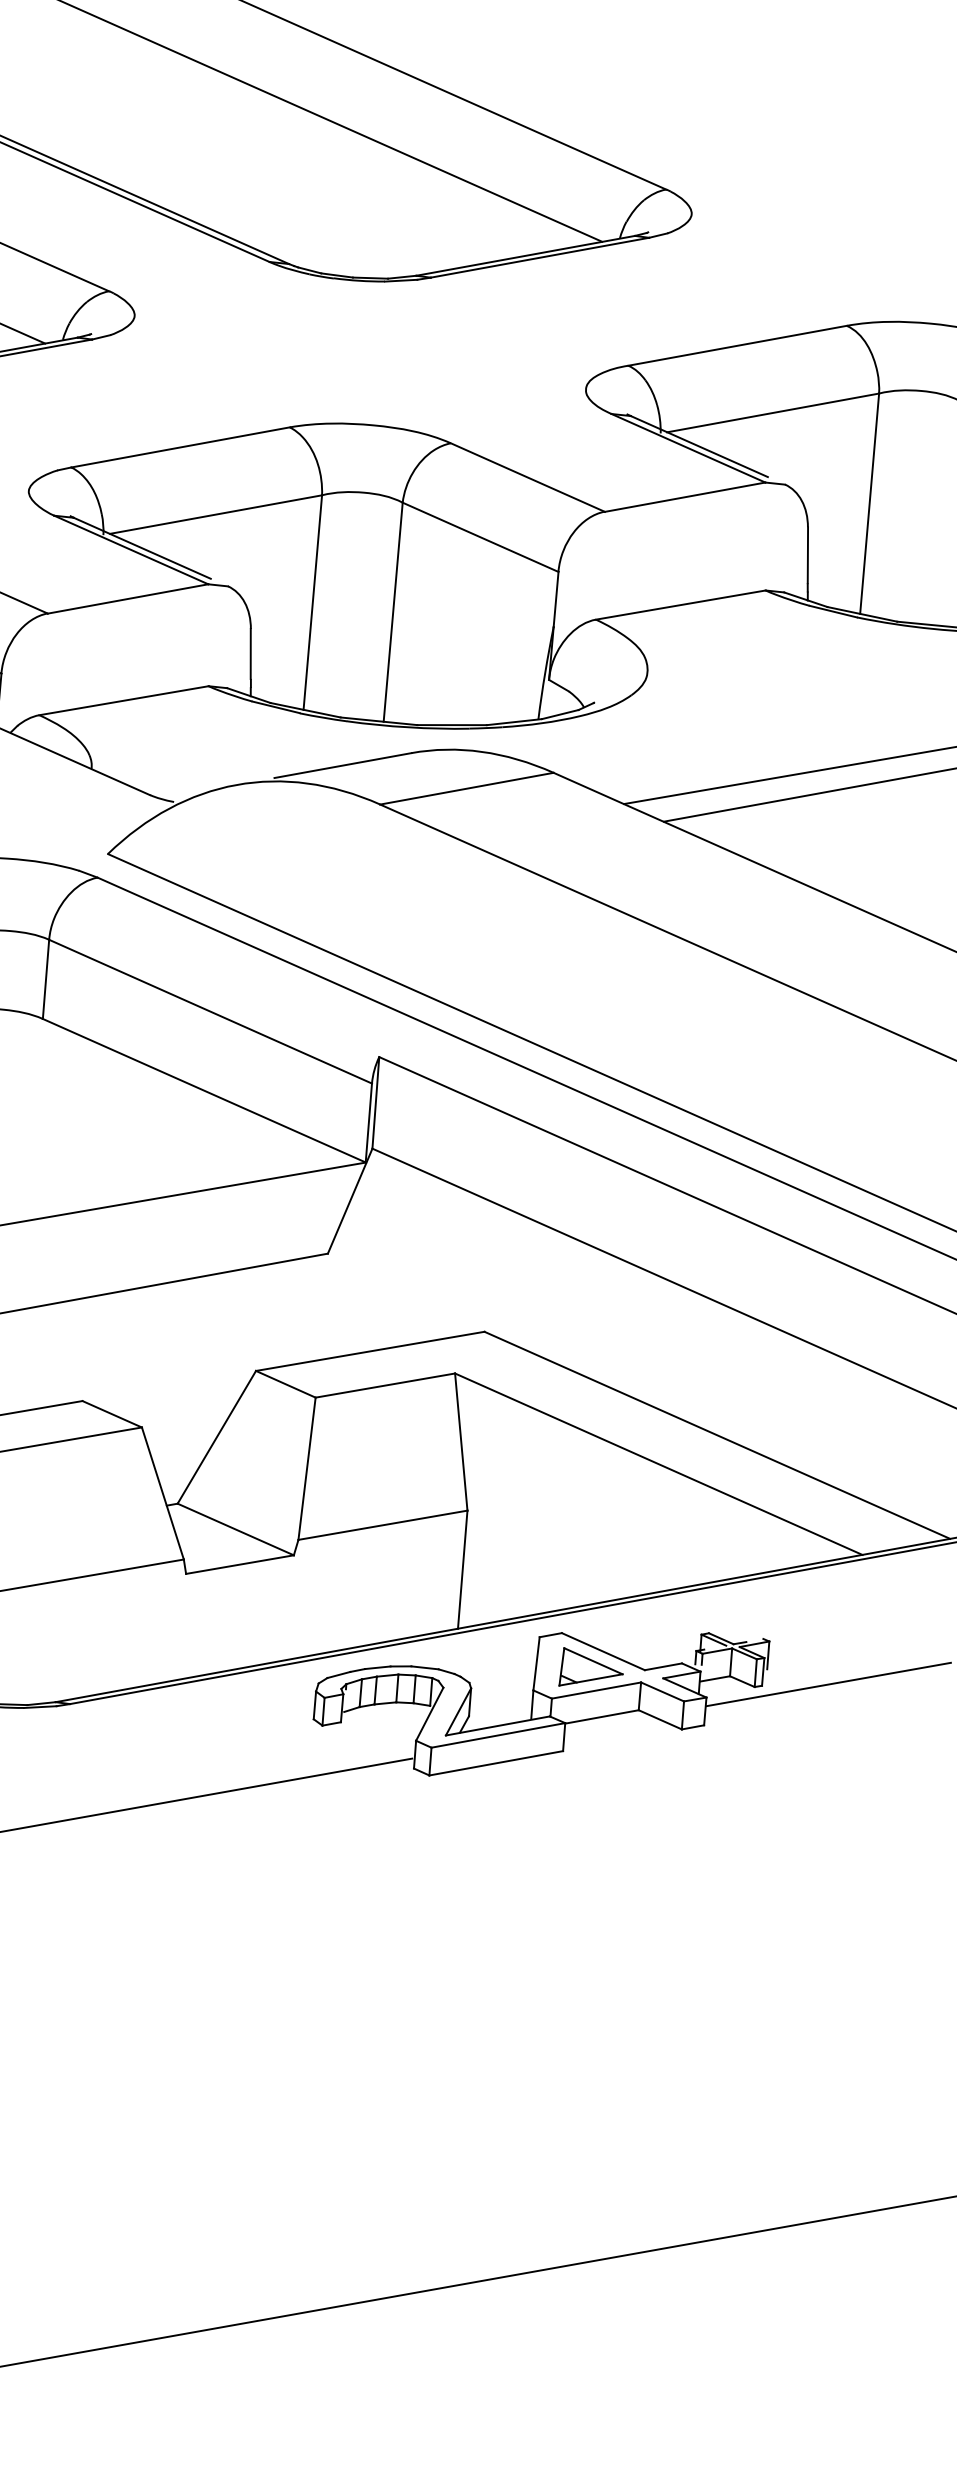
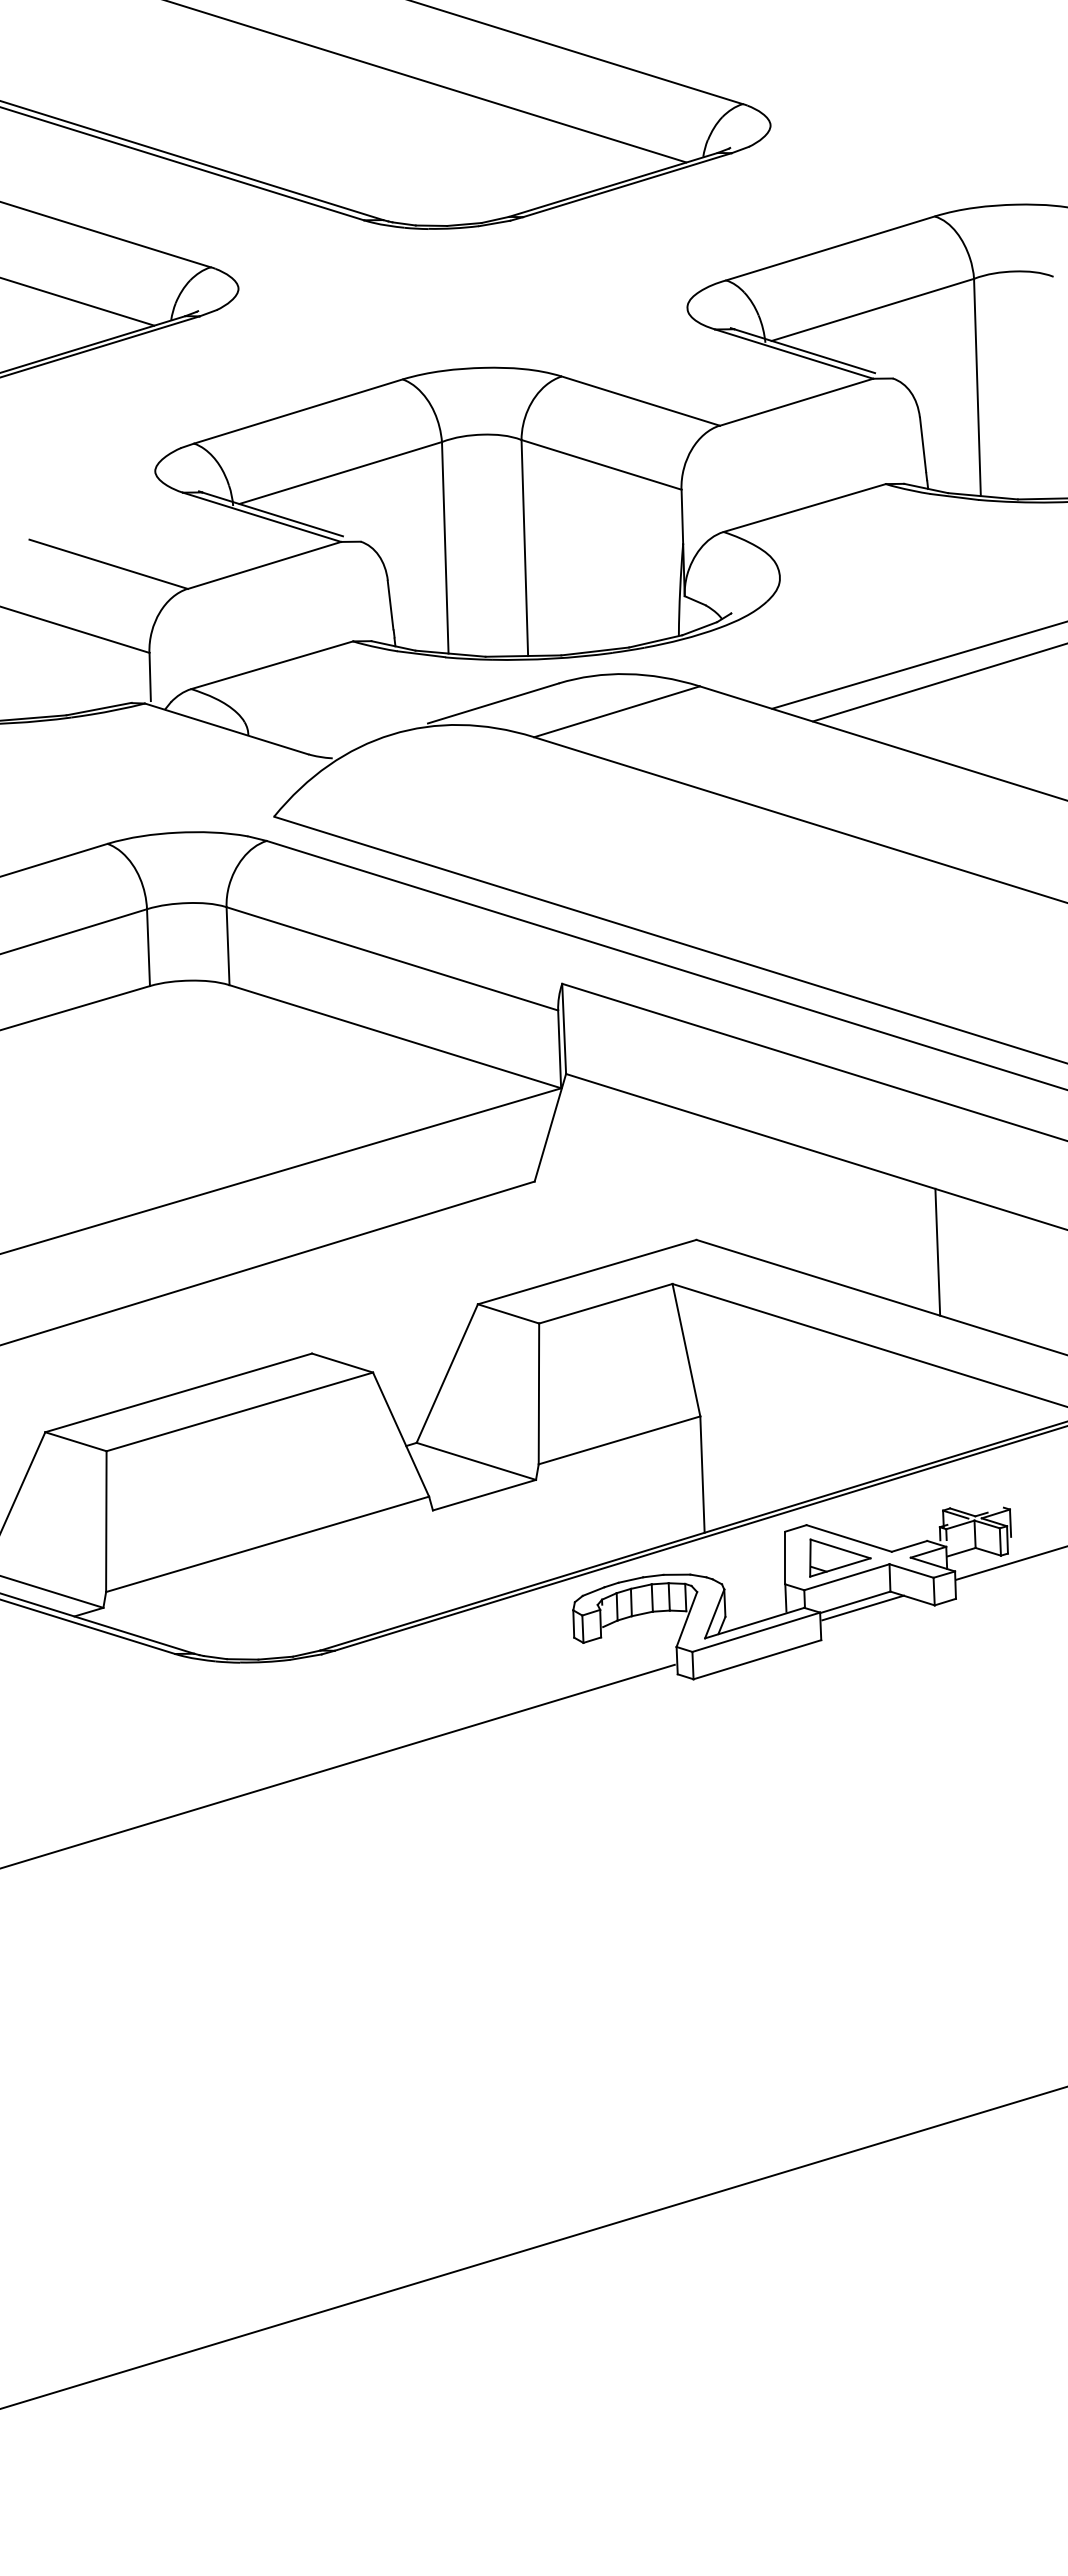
line: (726, 1372) -> (937, 1251), added
line: (608, 1722) -> (862, 1607), added

